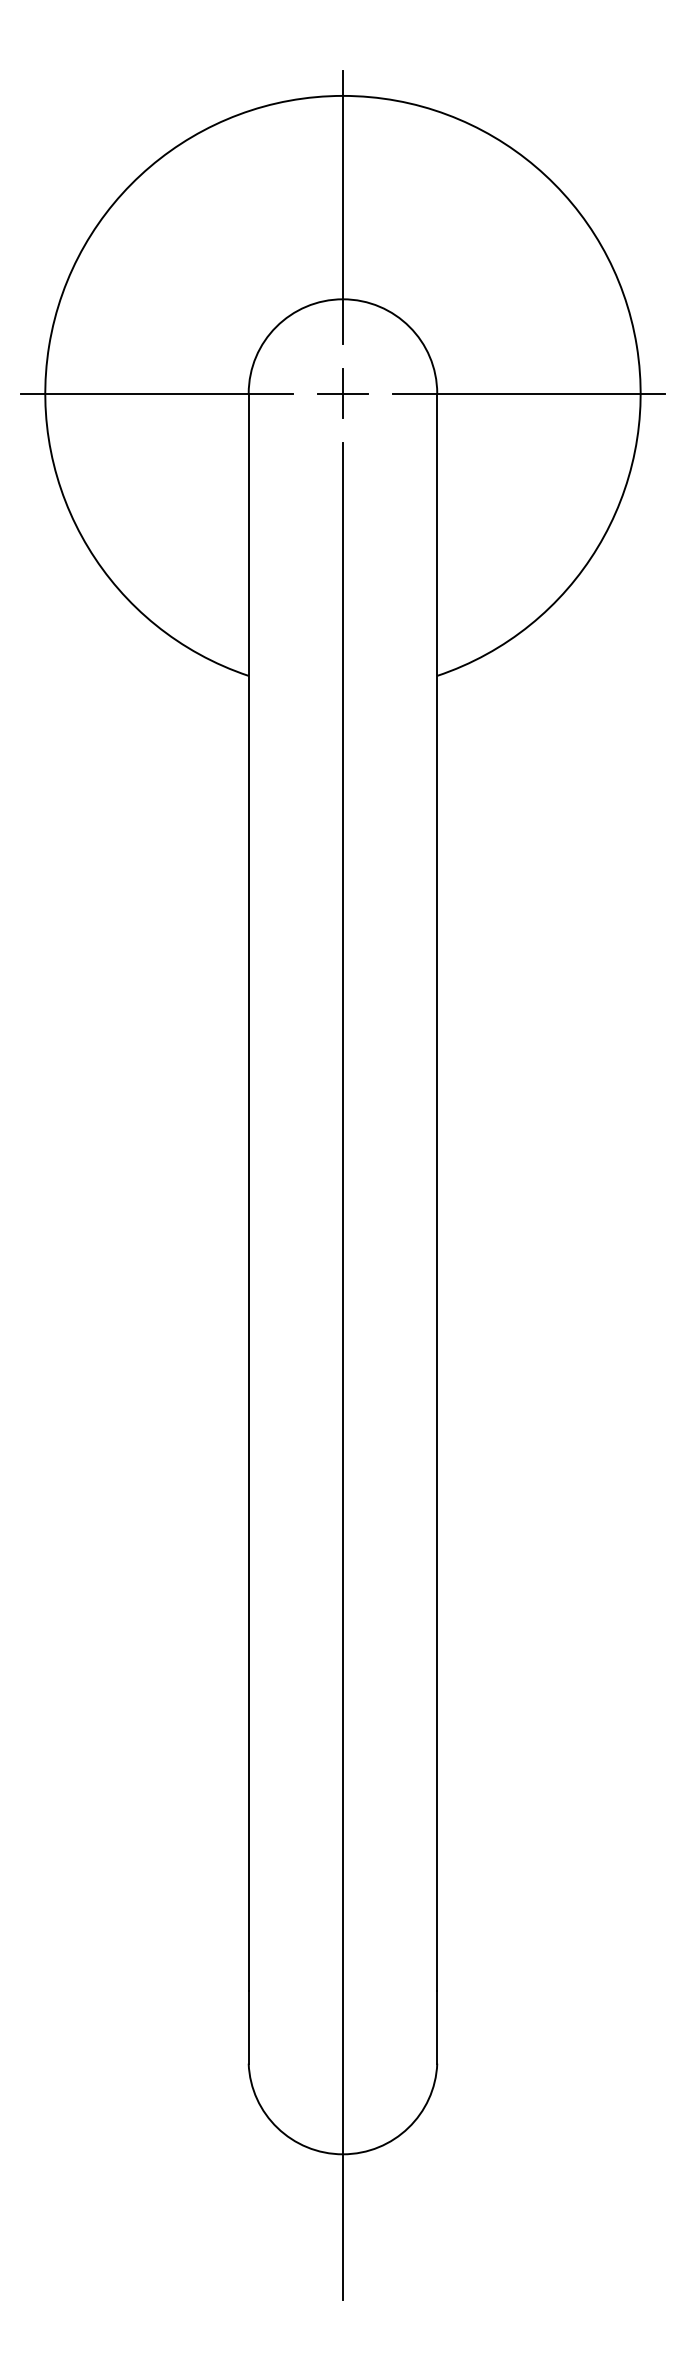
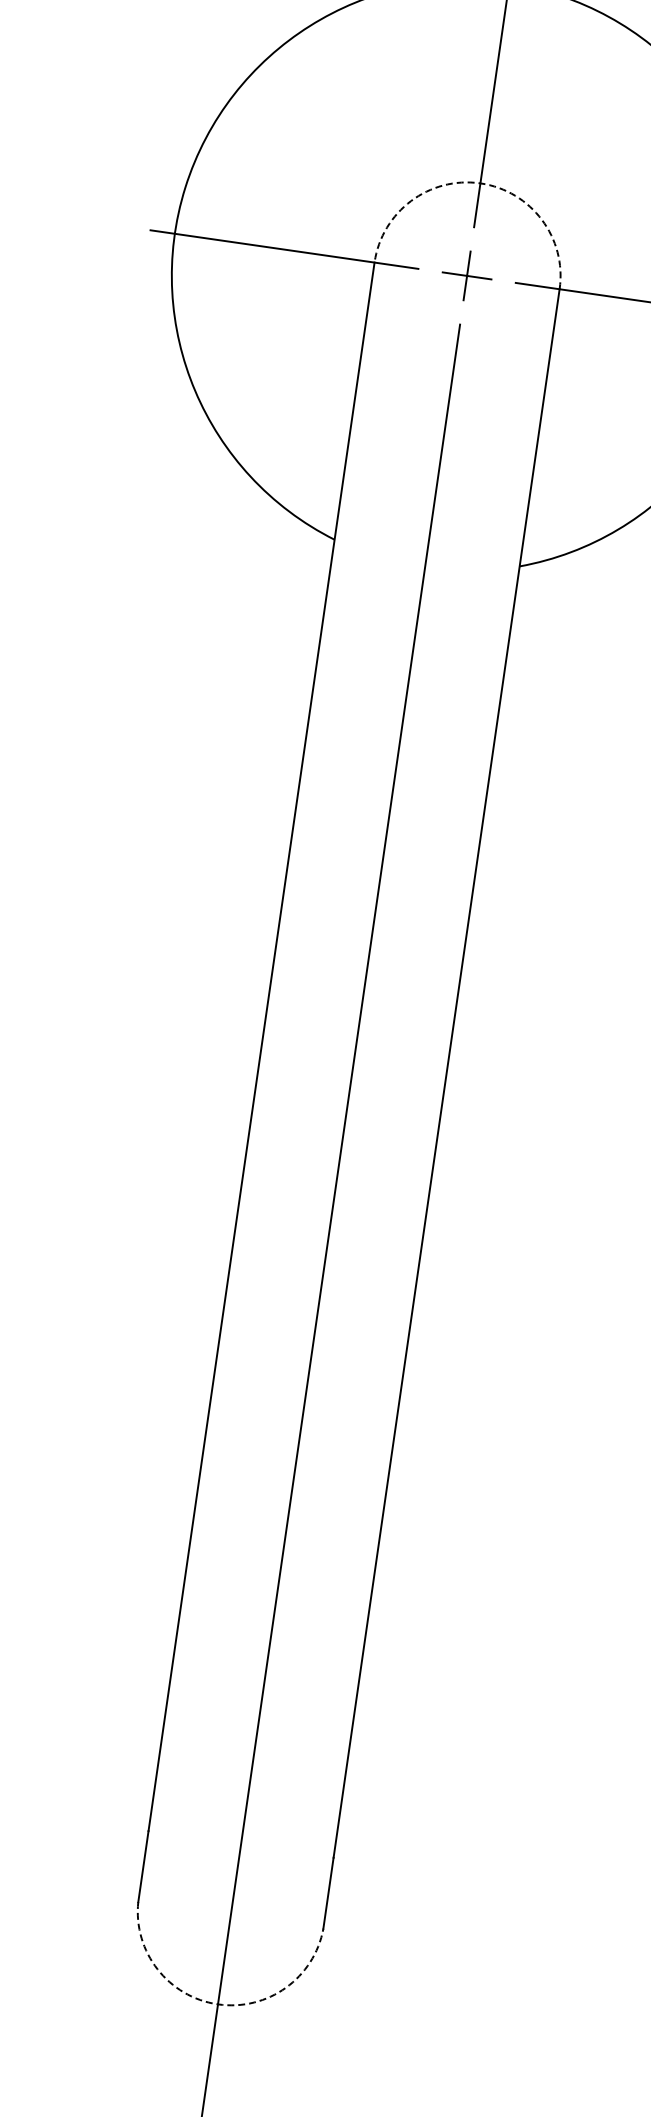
arc: (342, 299) -> (479, 183), solid -> dashed
arc: (342, 2154) -> (217, 2004), solid -> dashed

